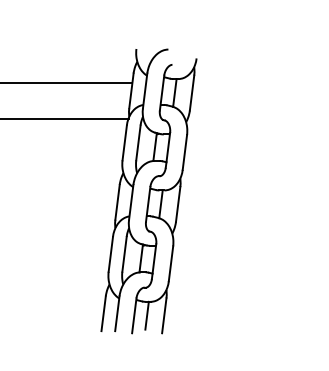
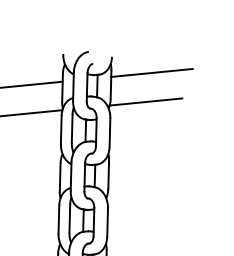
line: (244, 83) -> (152, 73), added
line: (232, 118) -> (145, 101), added

